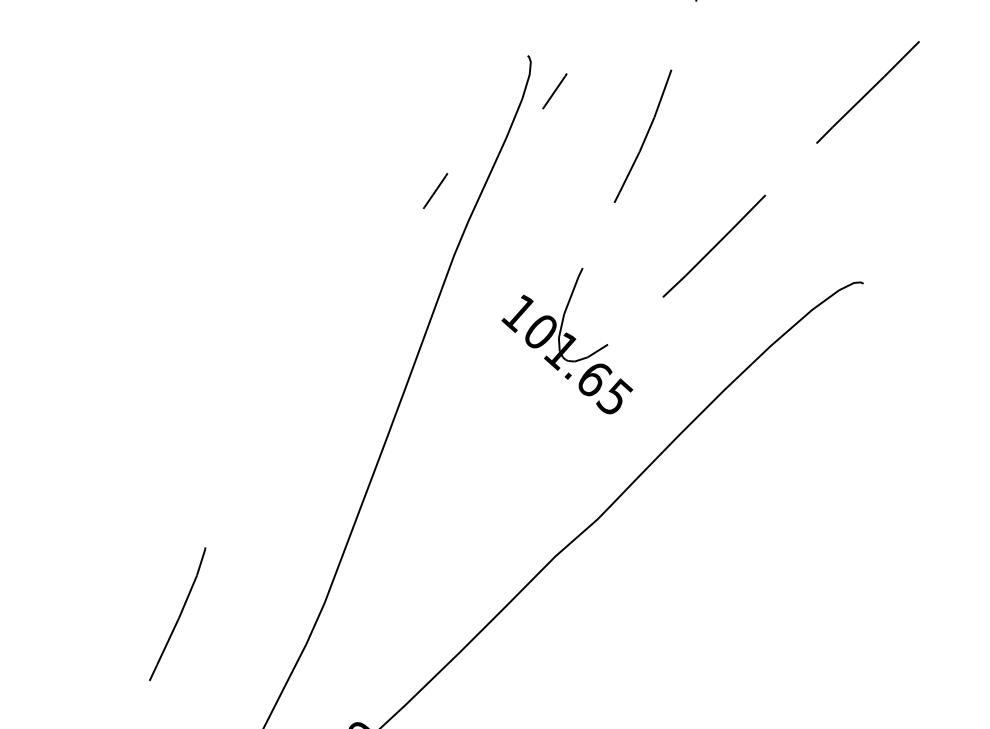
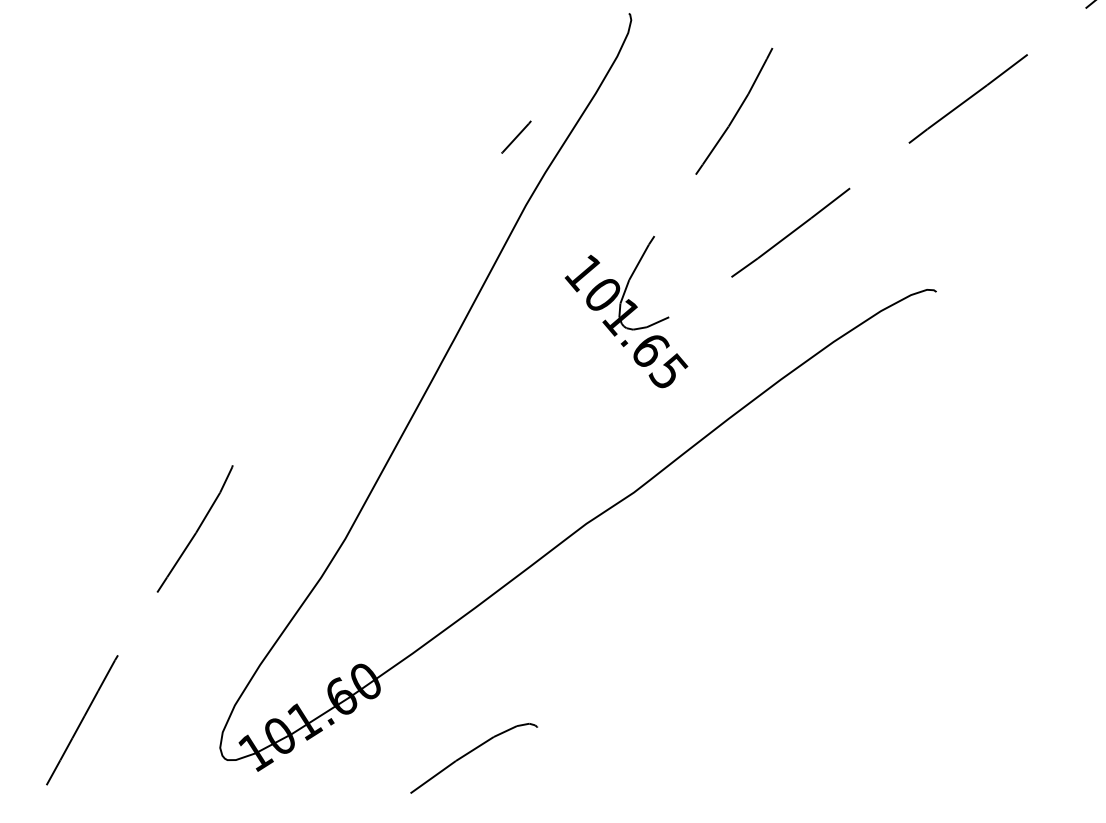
line: (554, 90) -> (651, 52), removed

